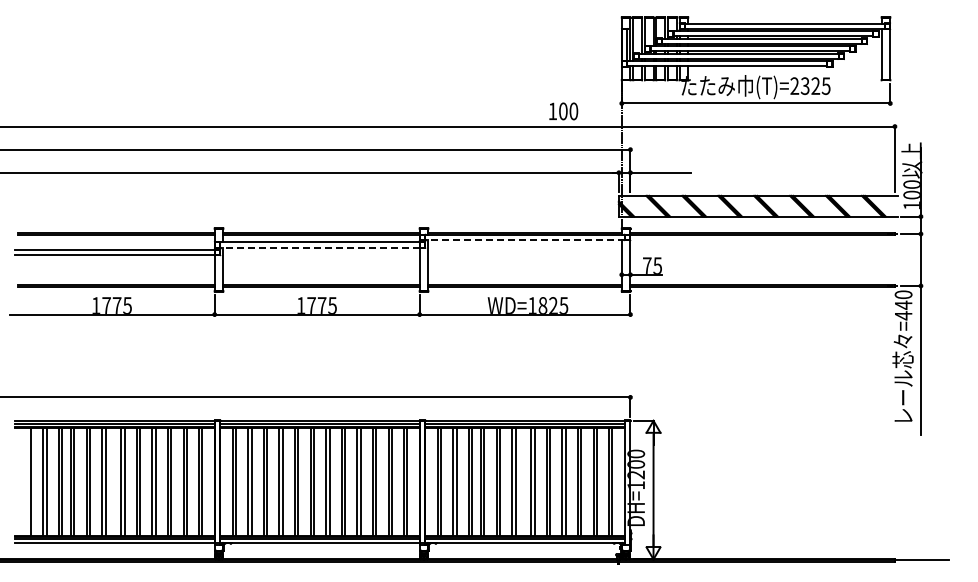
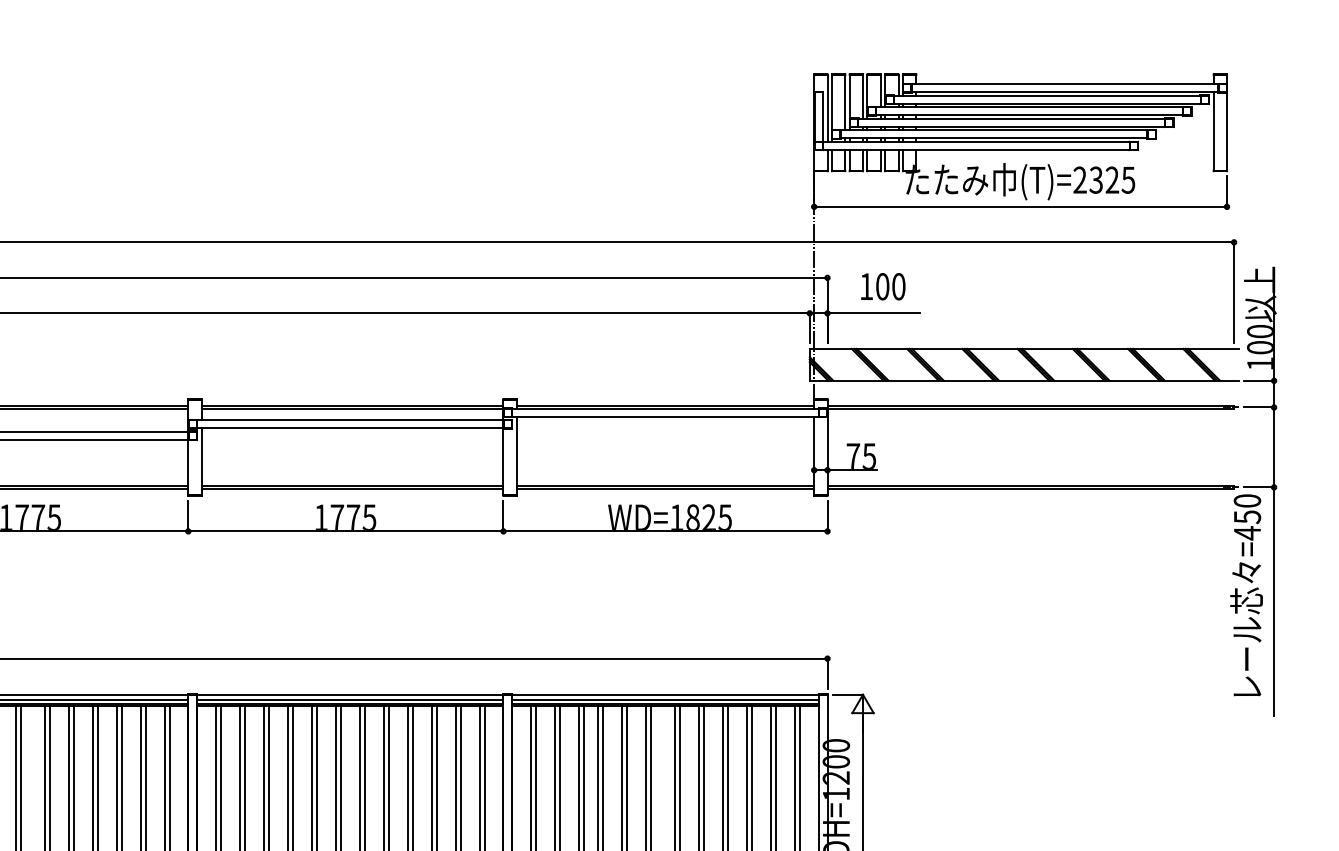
text: (563, 111) -> (882, 286), moved
line: (525, 240) -> (666, 417), dashed -> solid
line: (320, 247) -> (350, 428), dashed -> solid
text: (903, 305) -> (1247, 517), =440 -> =450

